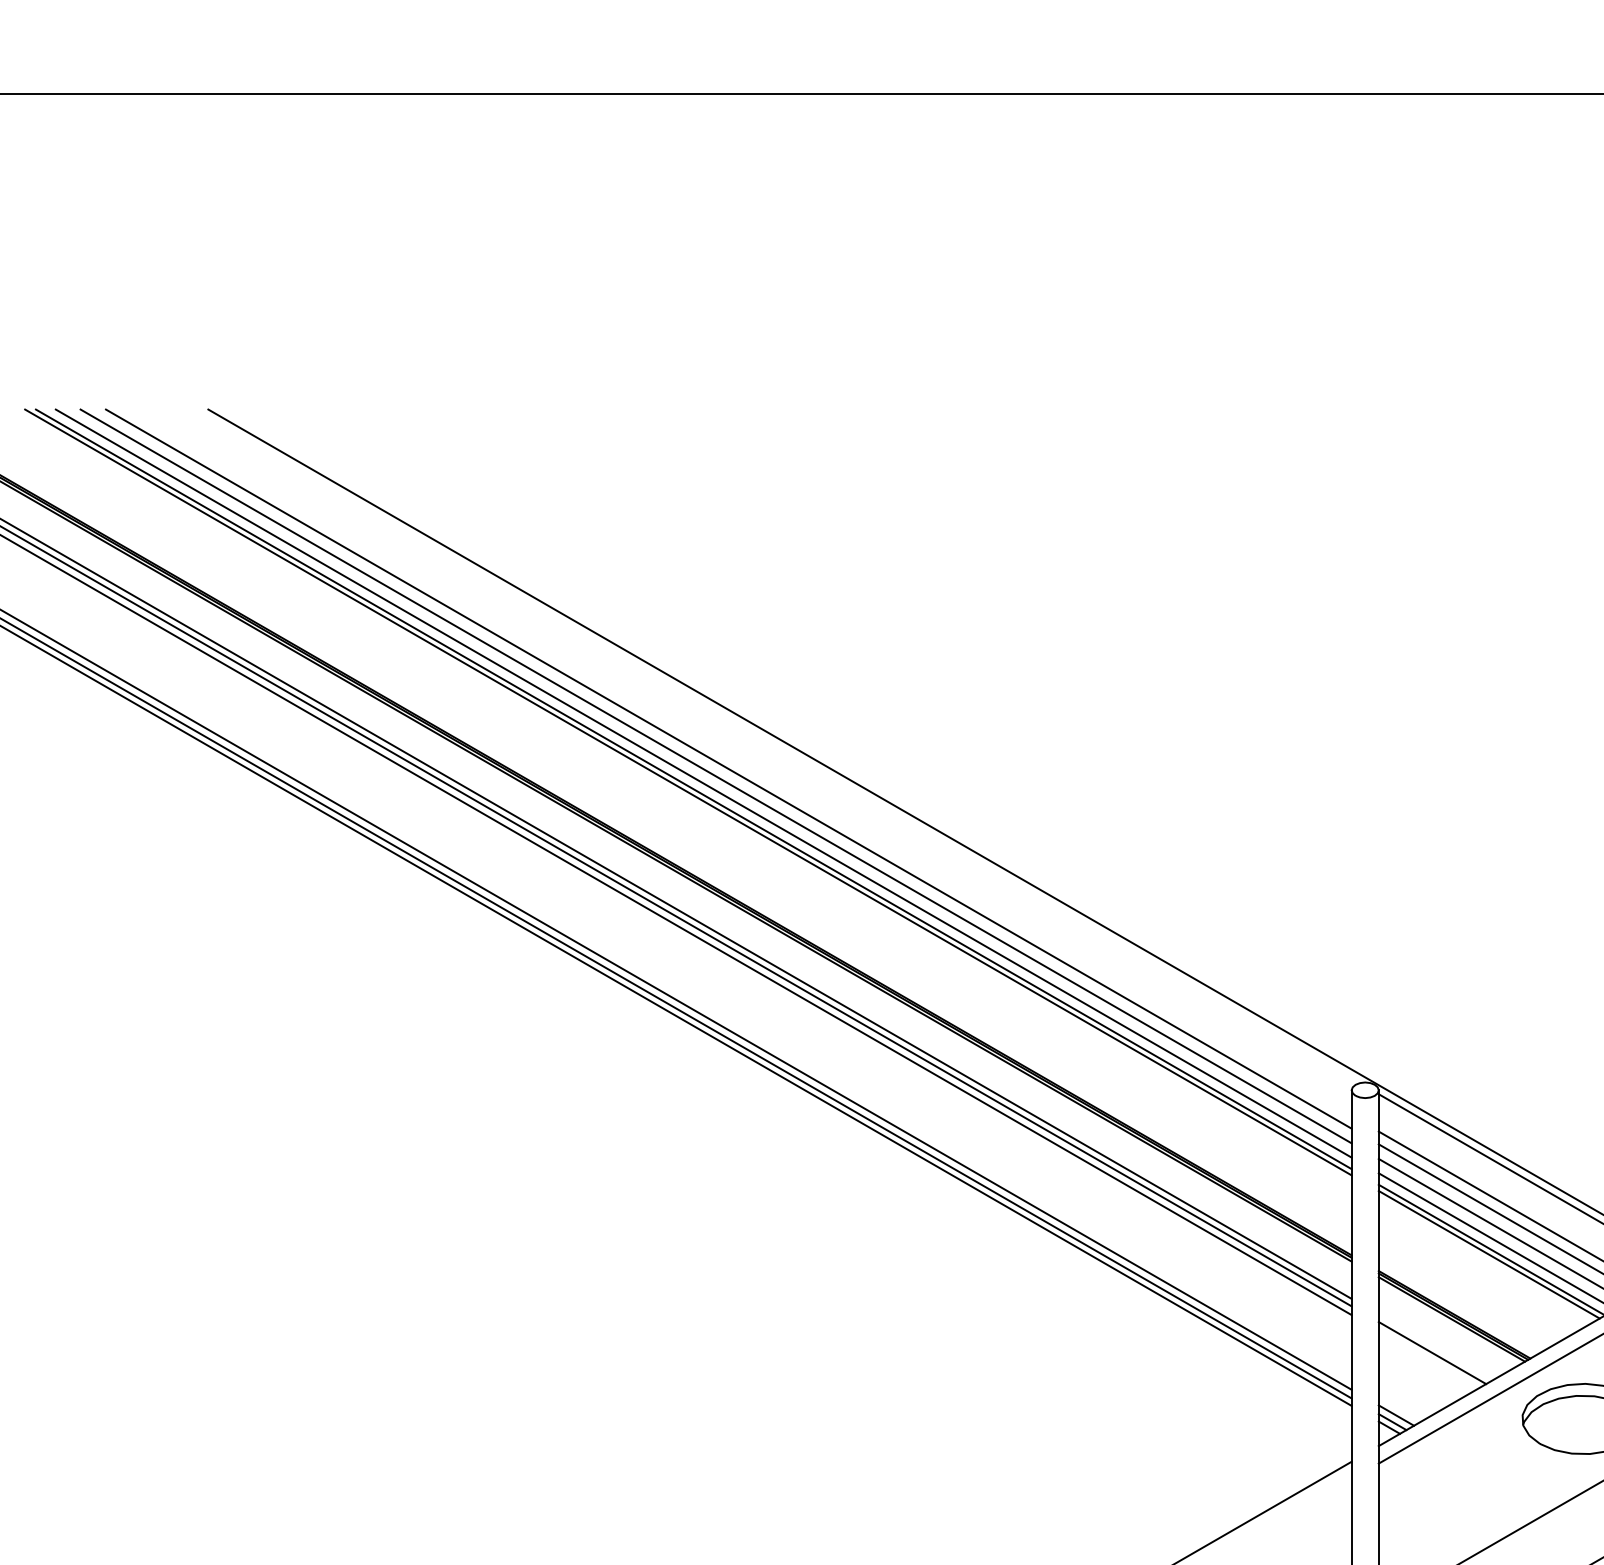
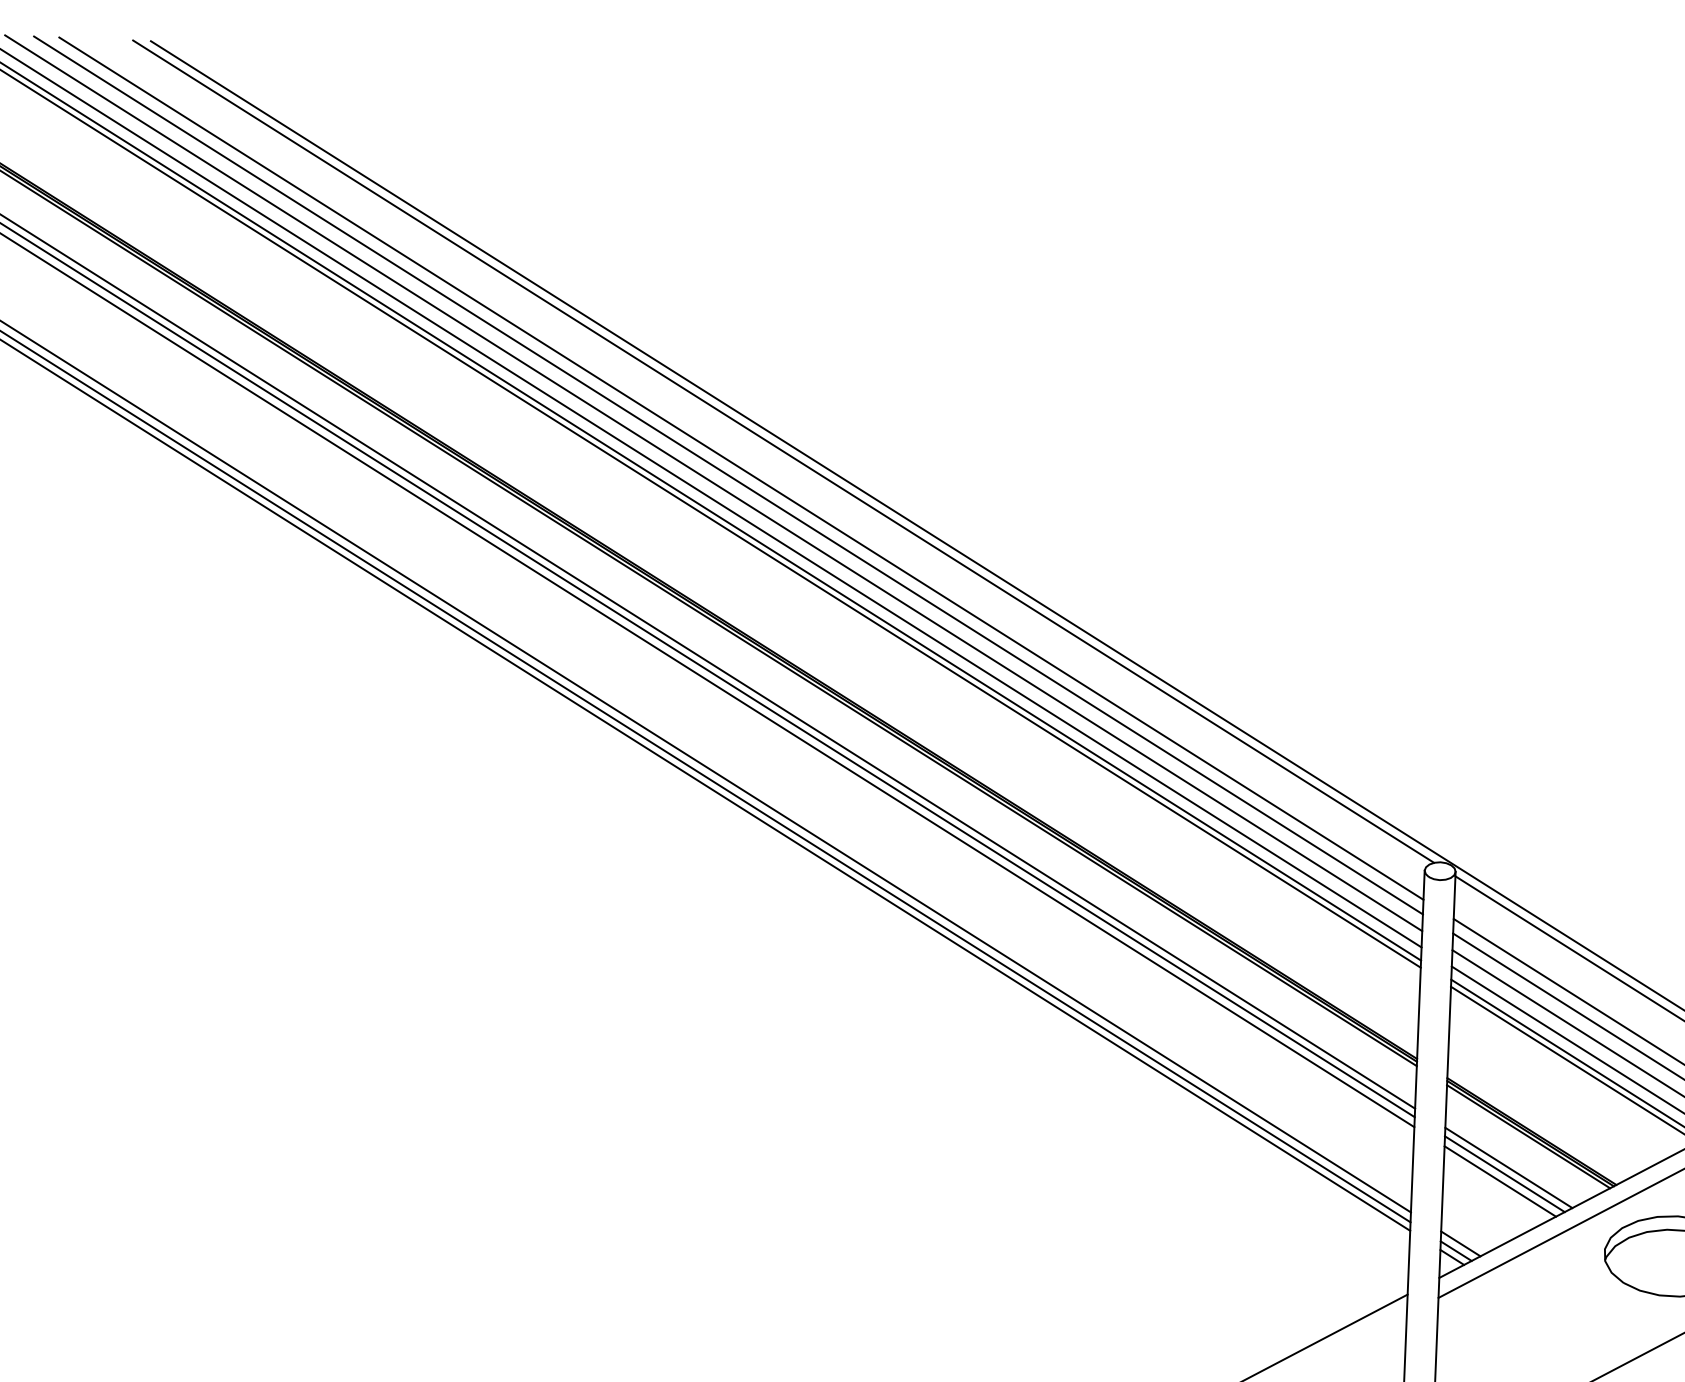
line: (775, 746) -> (782, 451), added
line: (739, 762) -> (741, 468), added
line: (1435, 1347) -> (1508, 1168), added
line: (1428, 1359) -> (1500, 1181), added

